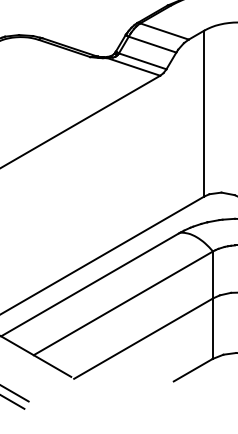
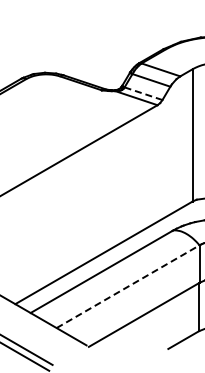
line: (142, 61) -> (143, 93), solid -> dashed
line: (123, 303) -> (128, 286), solid -> dashed

